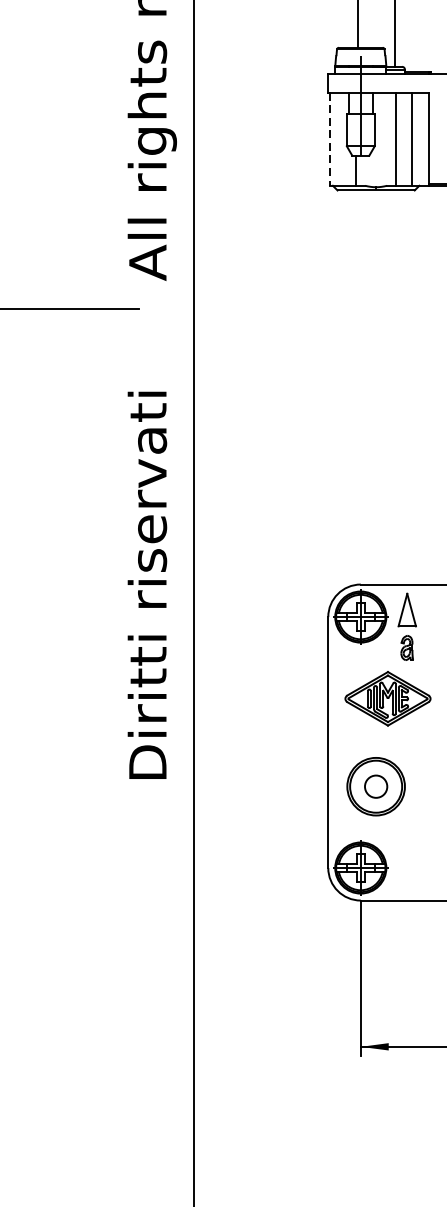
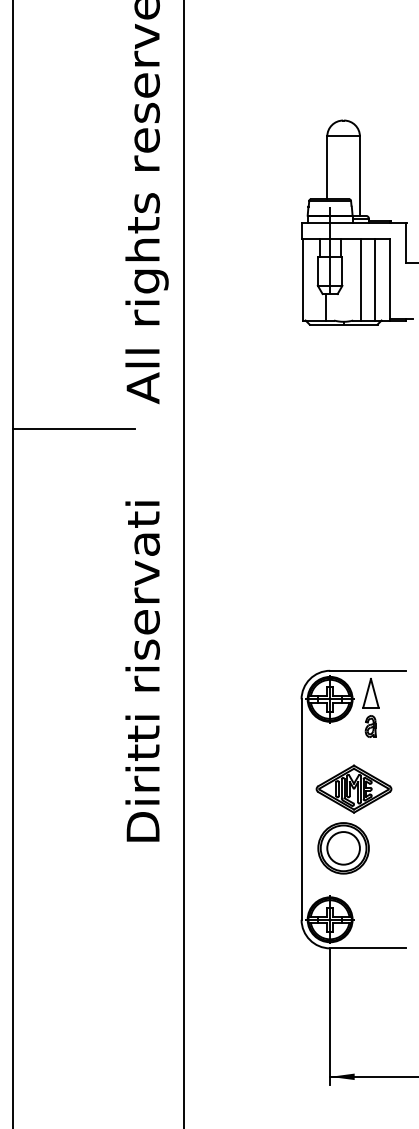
line: (329, 139) -> (302, 279), dashed -> solid
part: (387, 698) -> (353, 788), moved
circle: (376, 786) -> (343, 848), size x1.67

